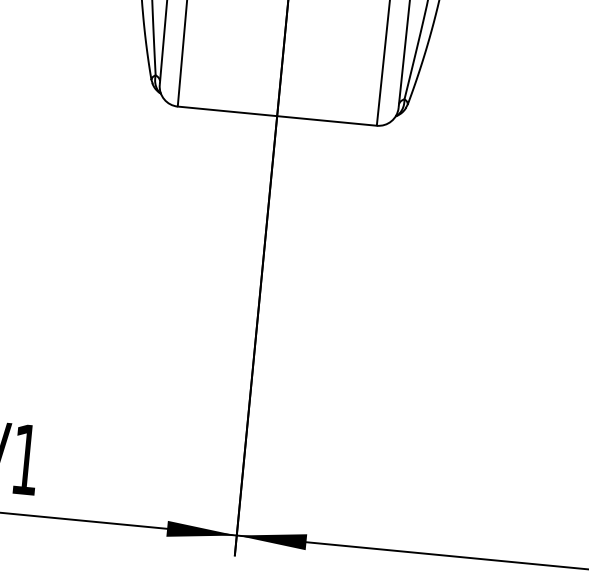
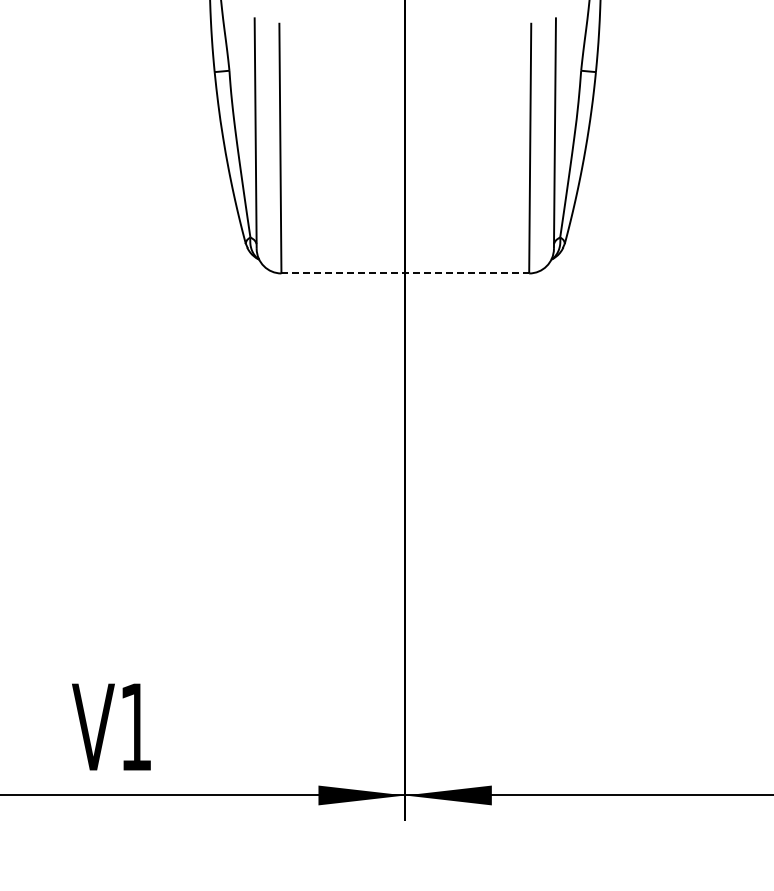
line: (277, 116) -> (405, 273), solid -> dashed

